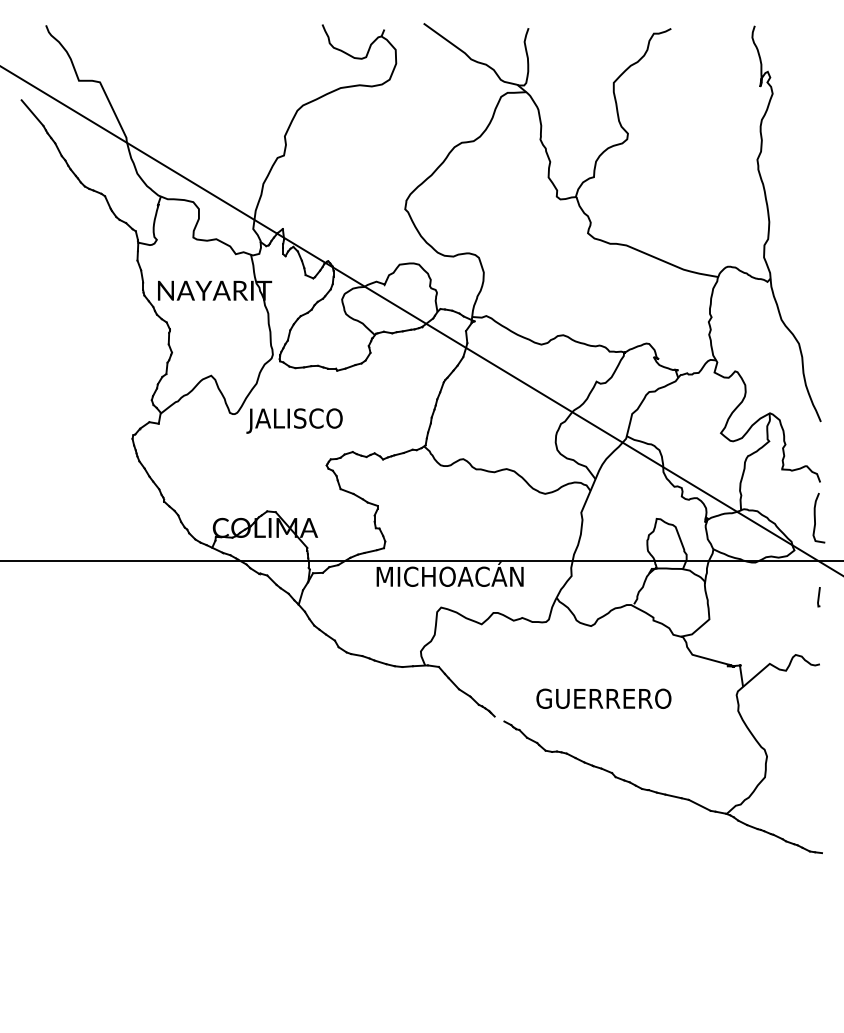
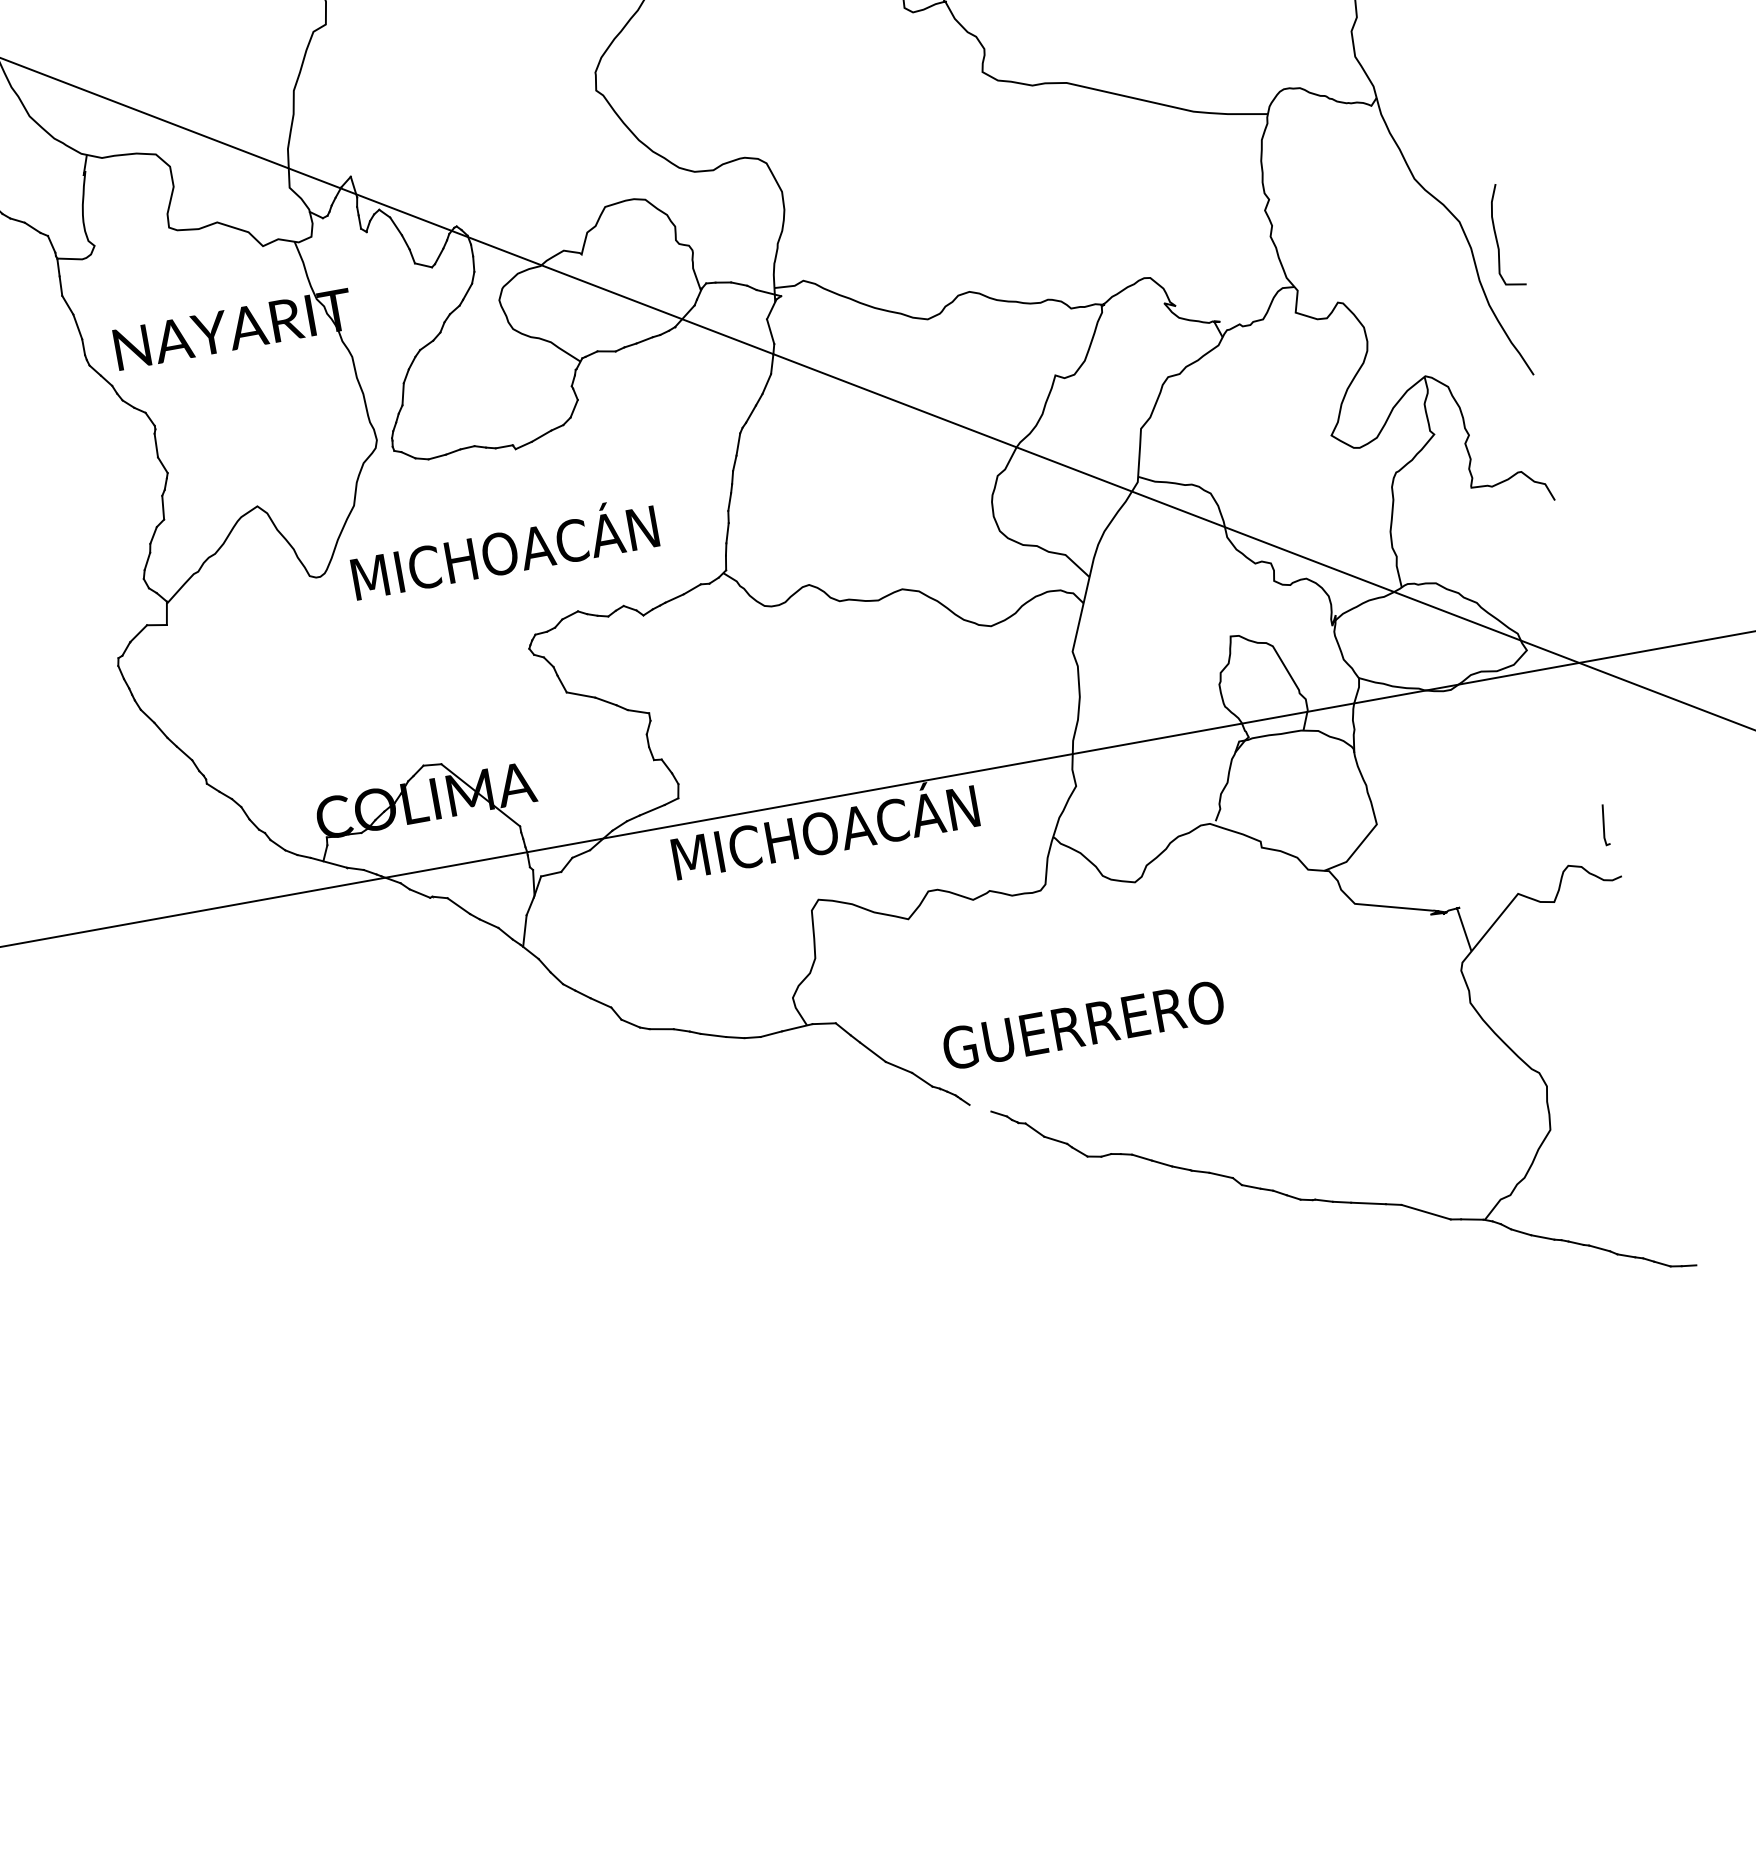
text: (321, 418) -> (500, 553), JALISCO -> MICHOACÁN
curve: (815, 517) -> (1497, 235), moved
line: (818, 597) -> (1603, 826), moved
text: (603, 698) -> (1082, 1024), moved

